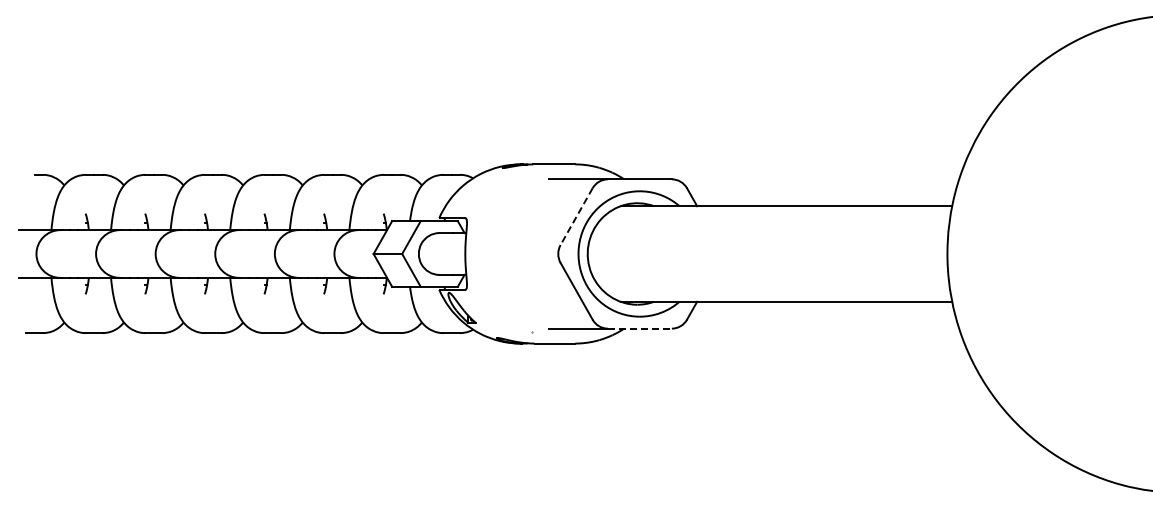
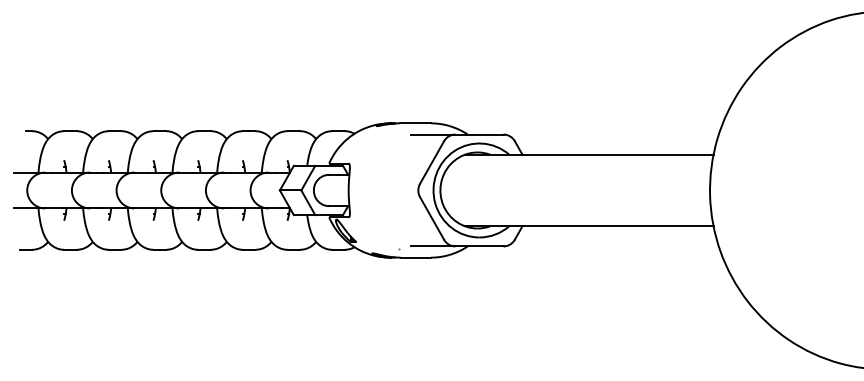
line: (576, 216) -> (432, 162), dashed -> solid
line: (640, 328) -> (479, 246), dashed -> solid

